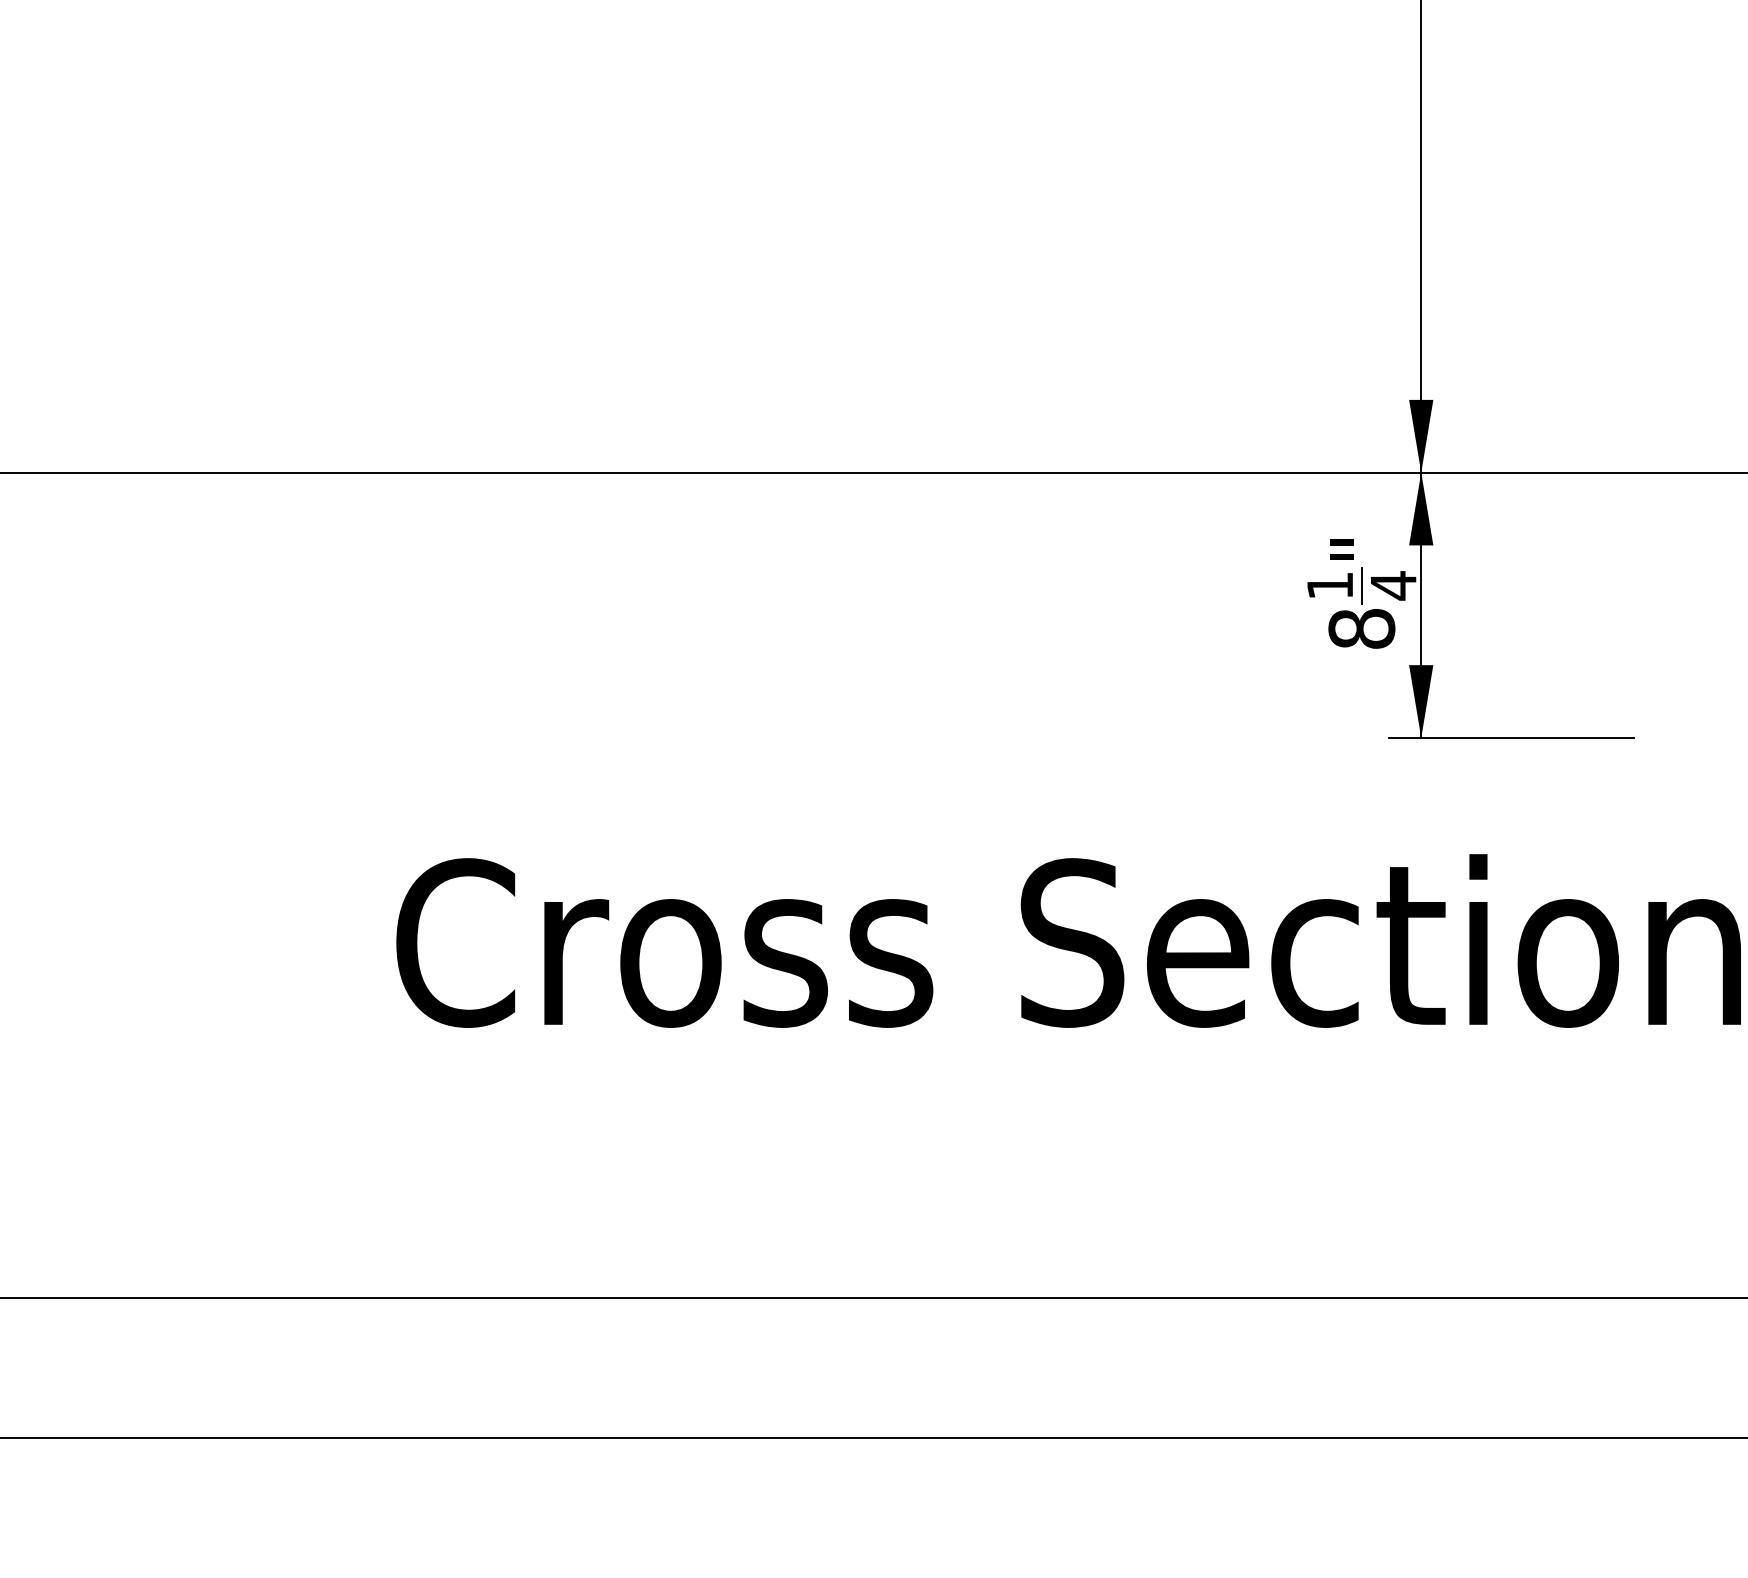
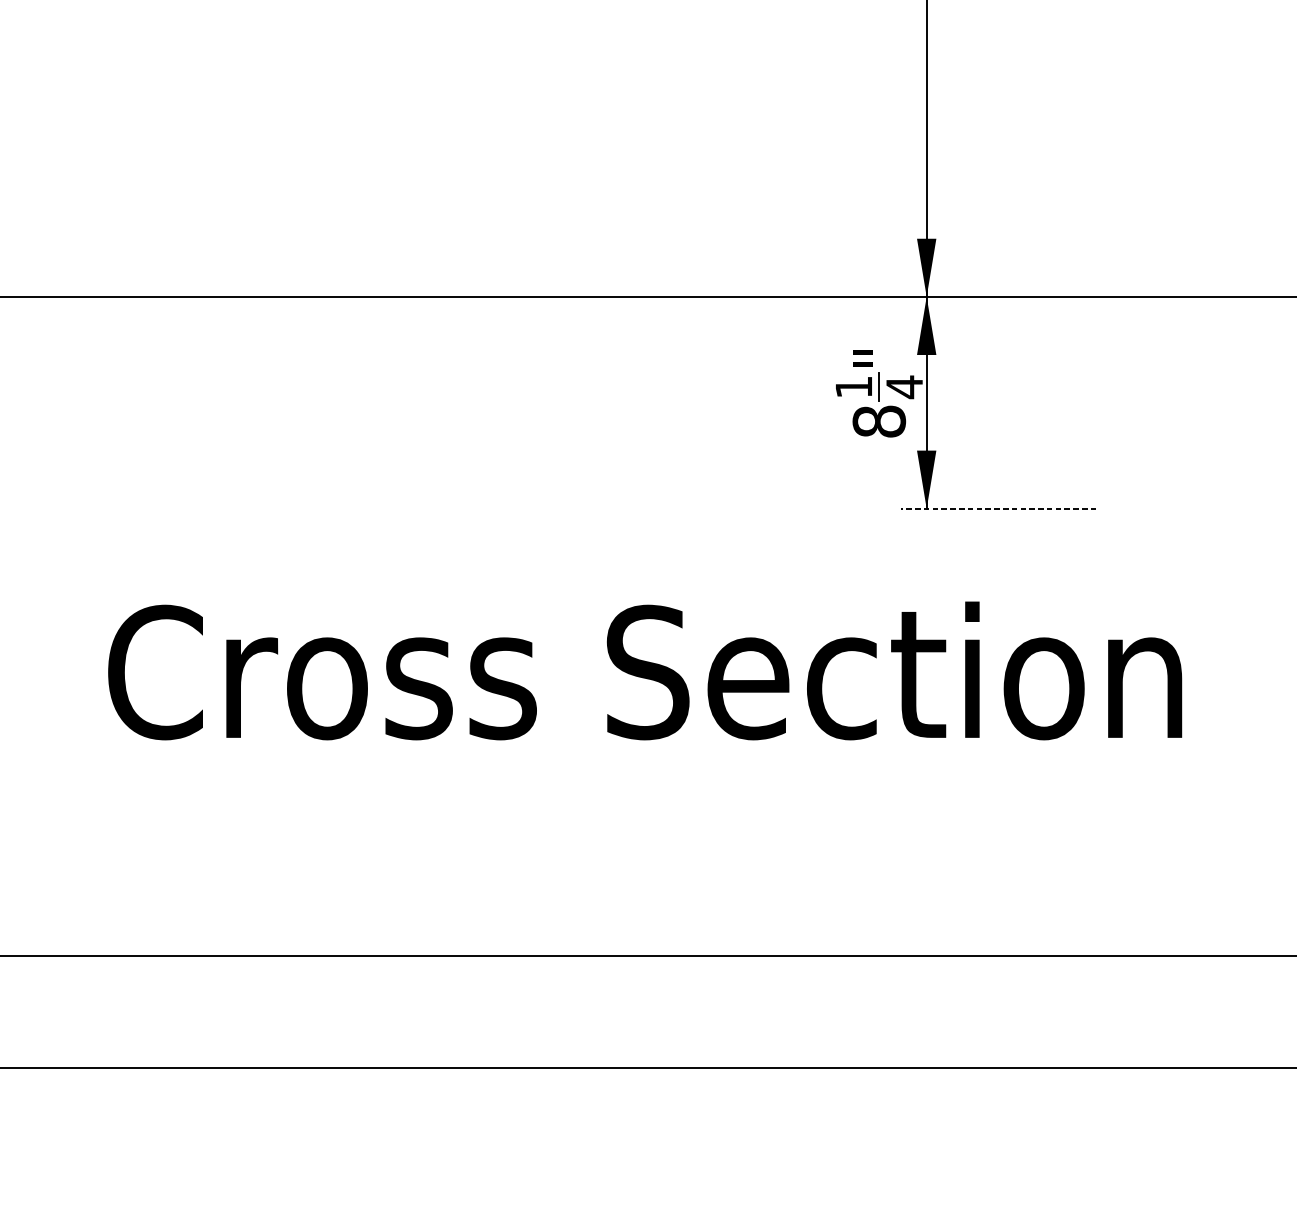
line: (1510, 737) -> (997, 508), solid -> dashed

